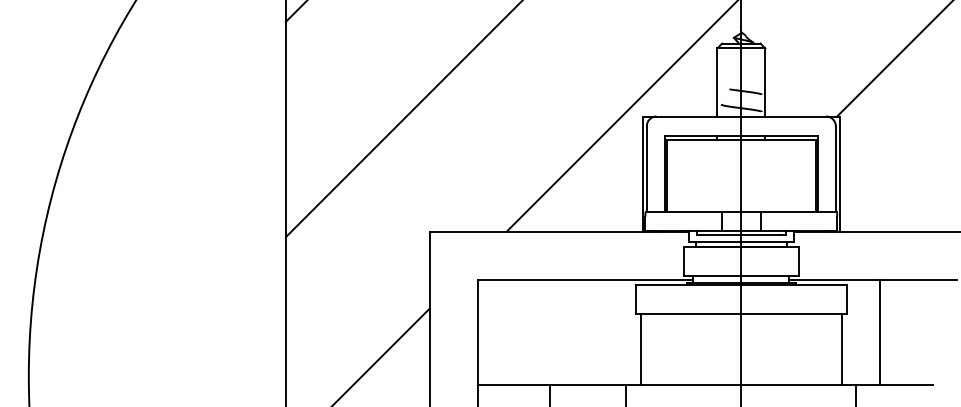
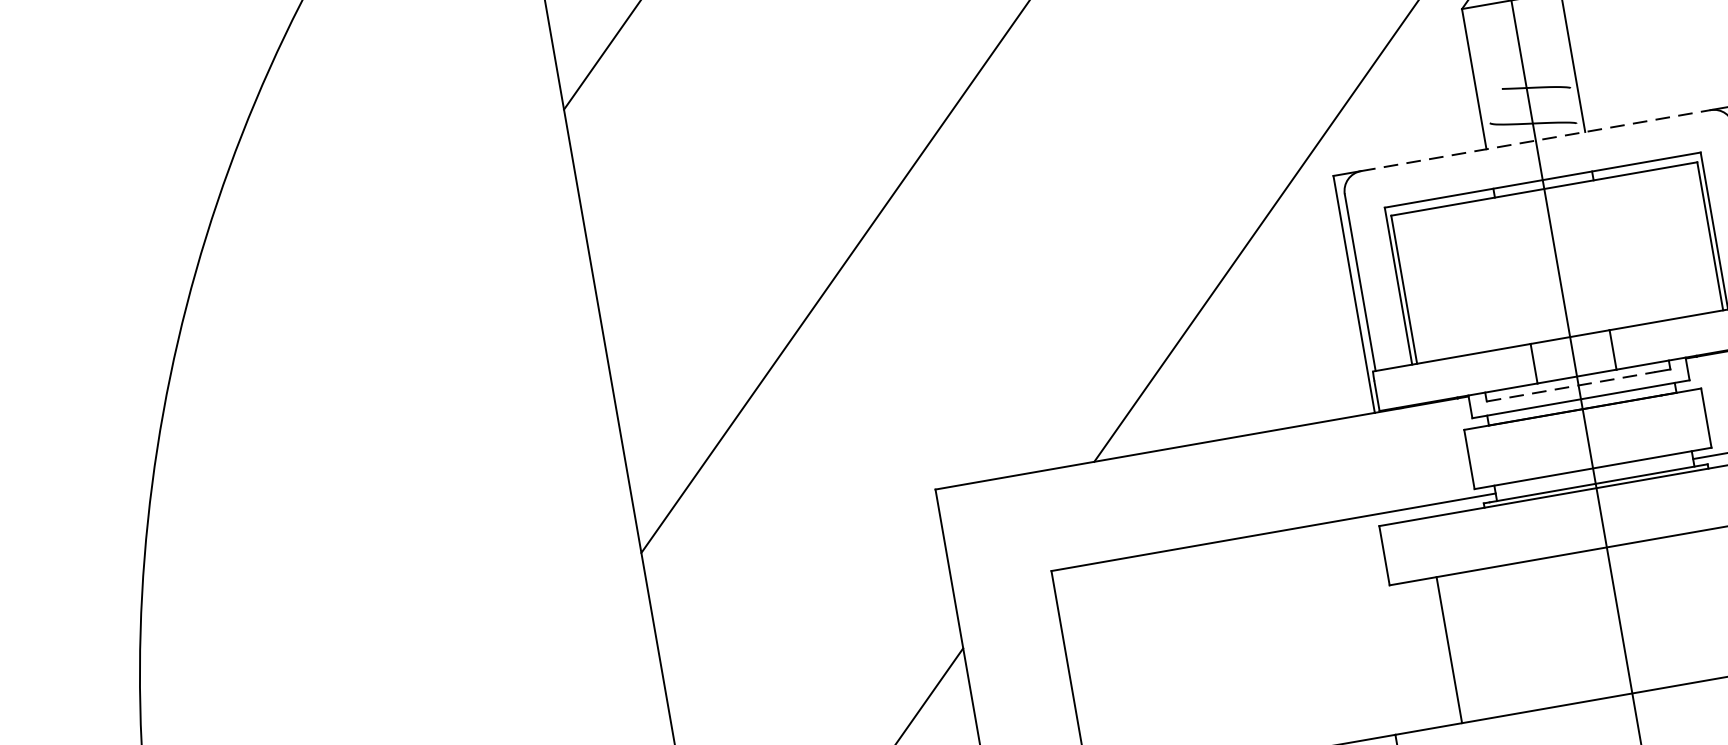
line: (741, 116) -> (1536, 140), solid -> dashed
line: (737, 235) -> (1570, 386), solid -> dashed
line: (640, 349) -> (1449, 650), moved

